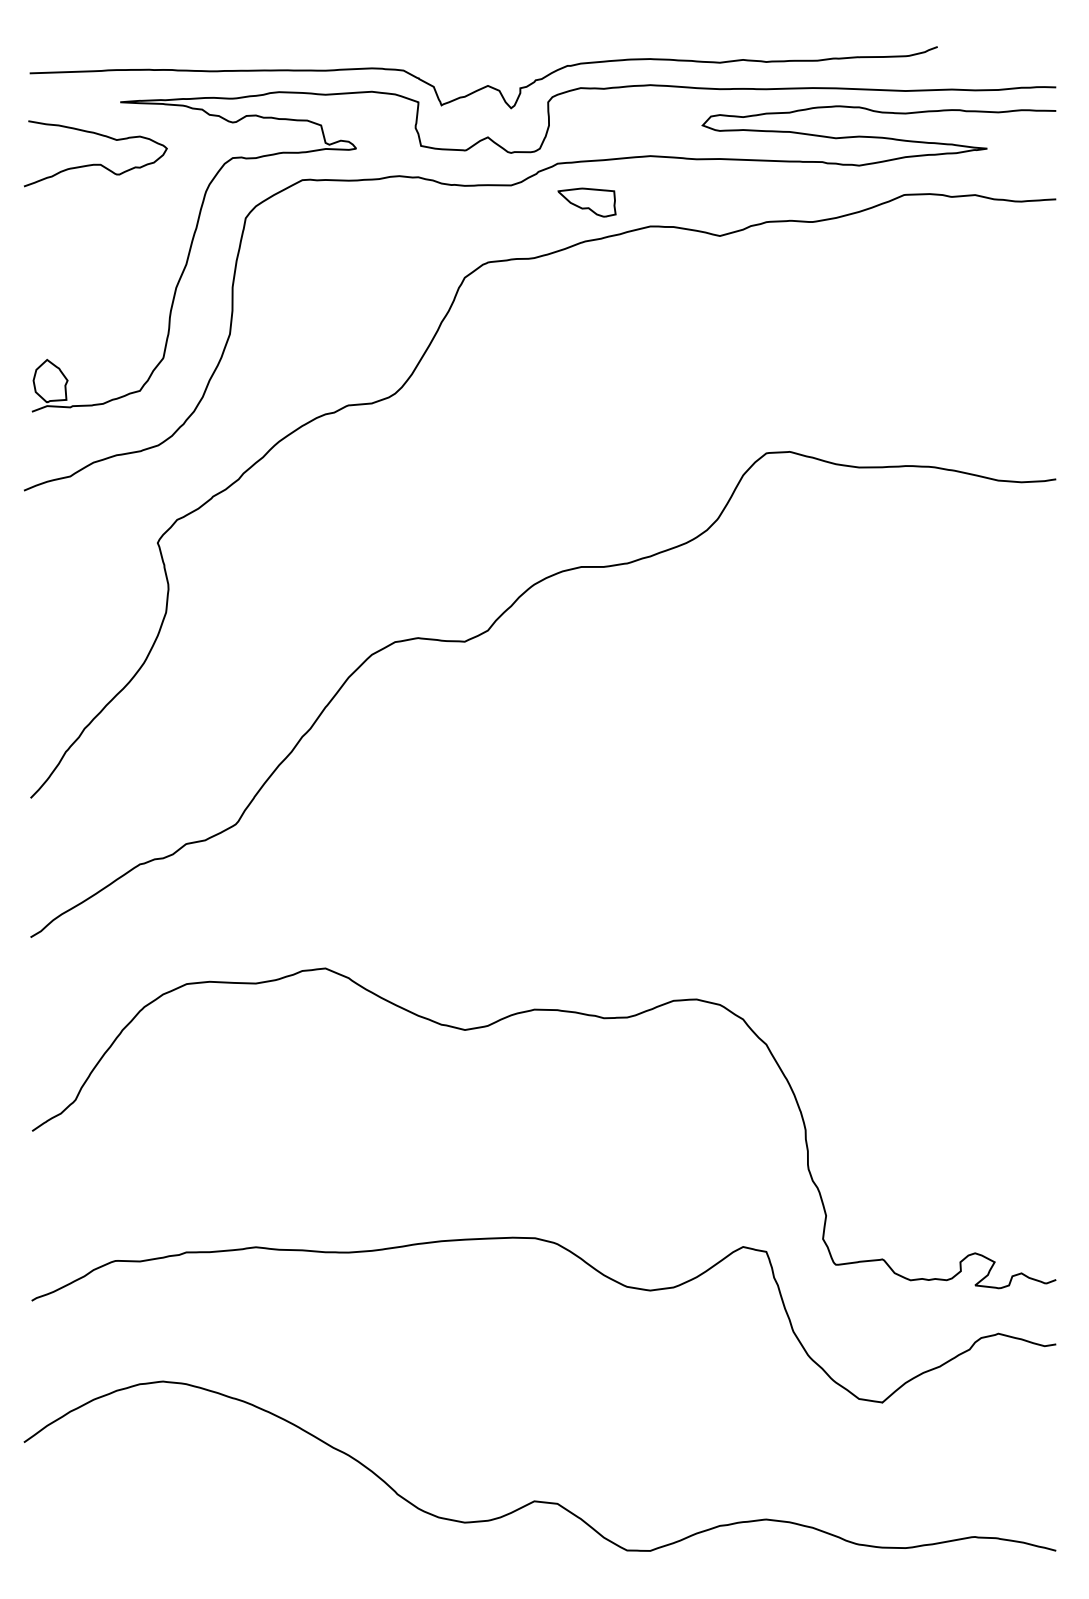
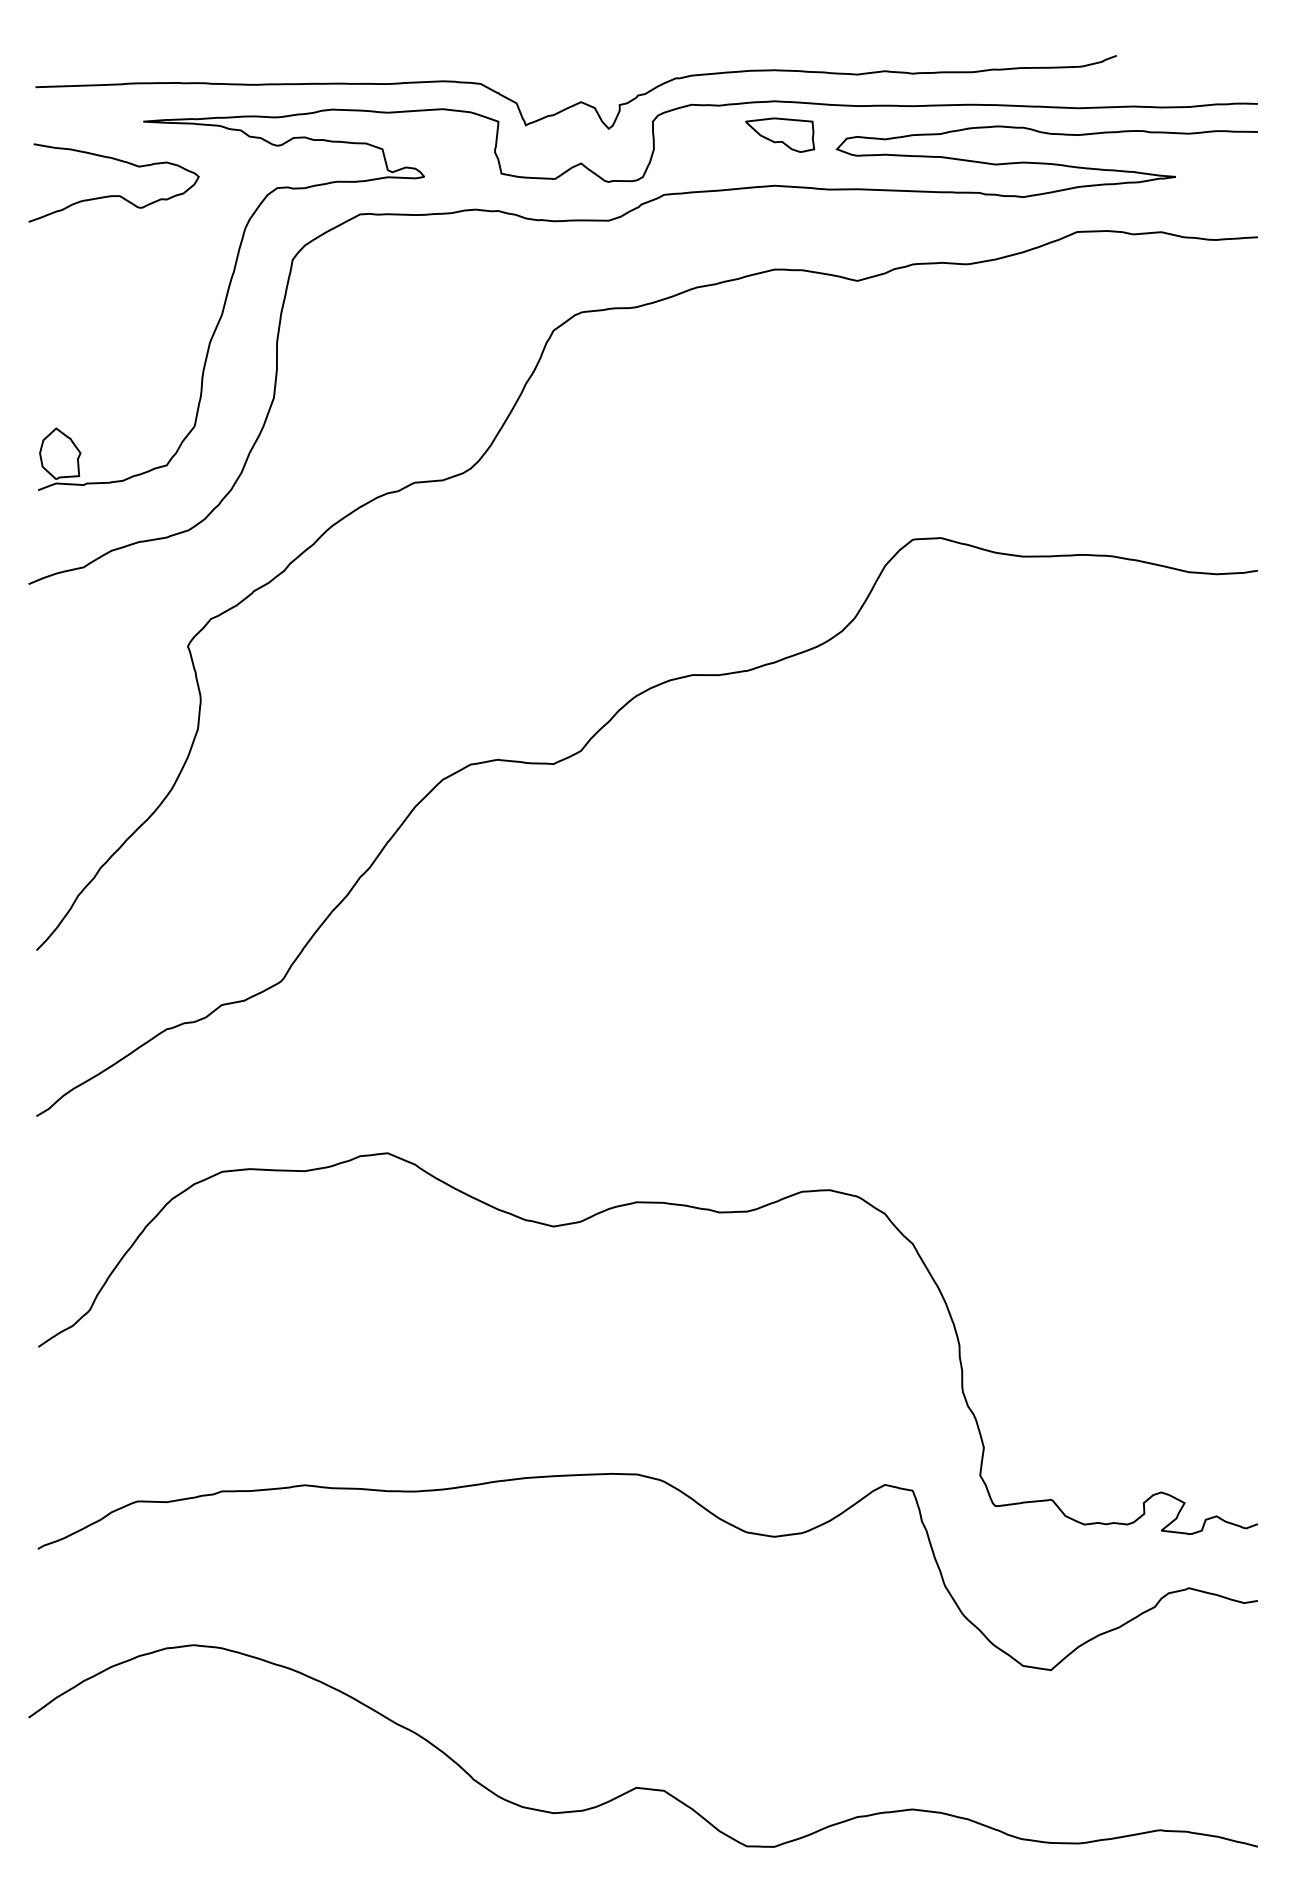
part: (587, 202) -> (780, 134), moved

